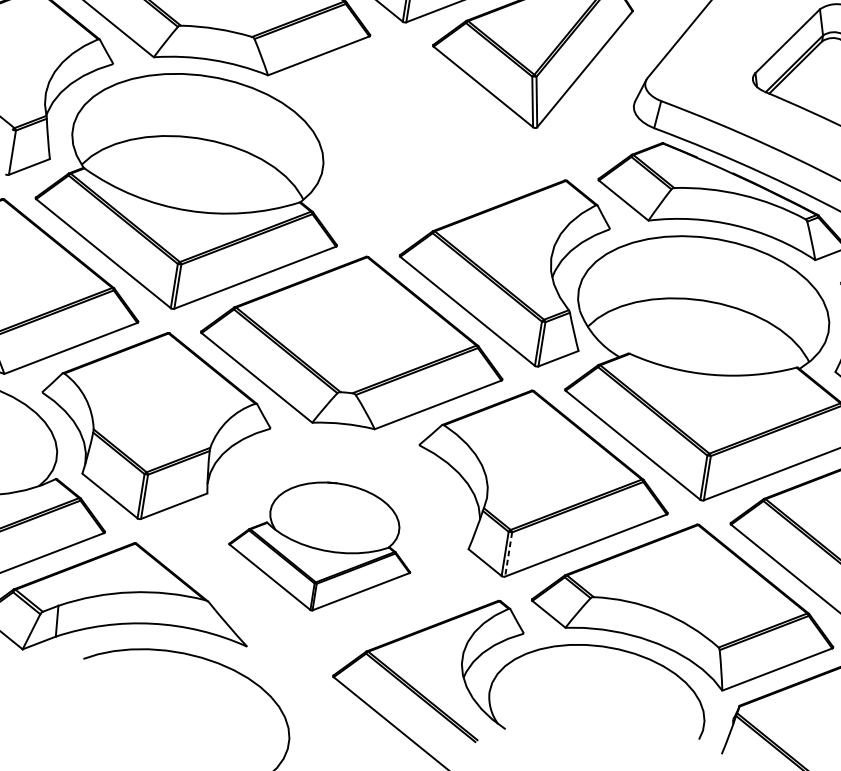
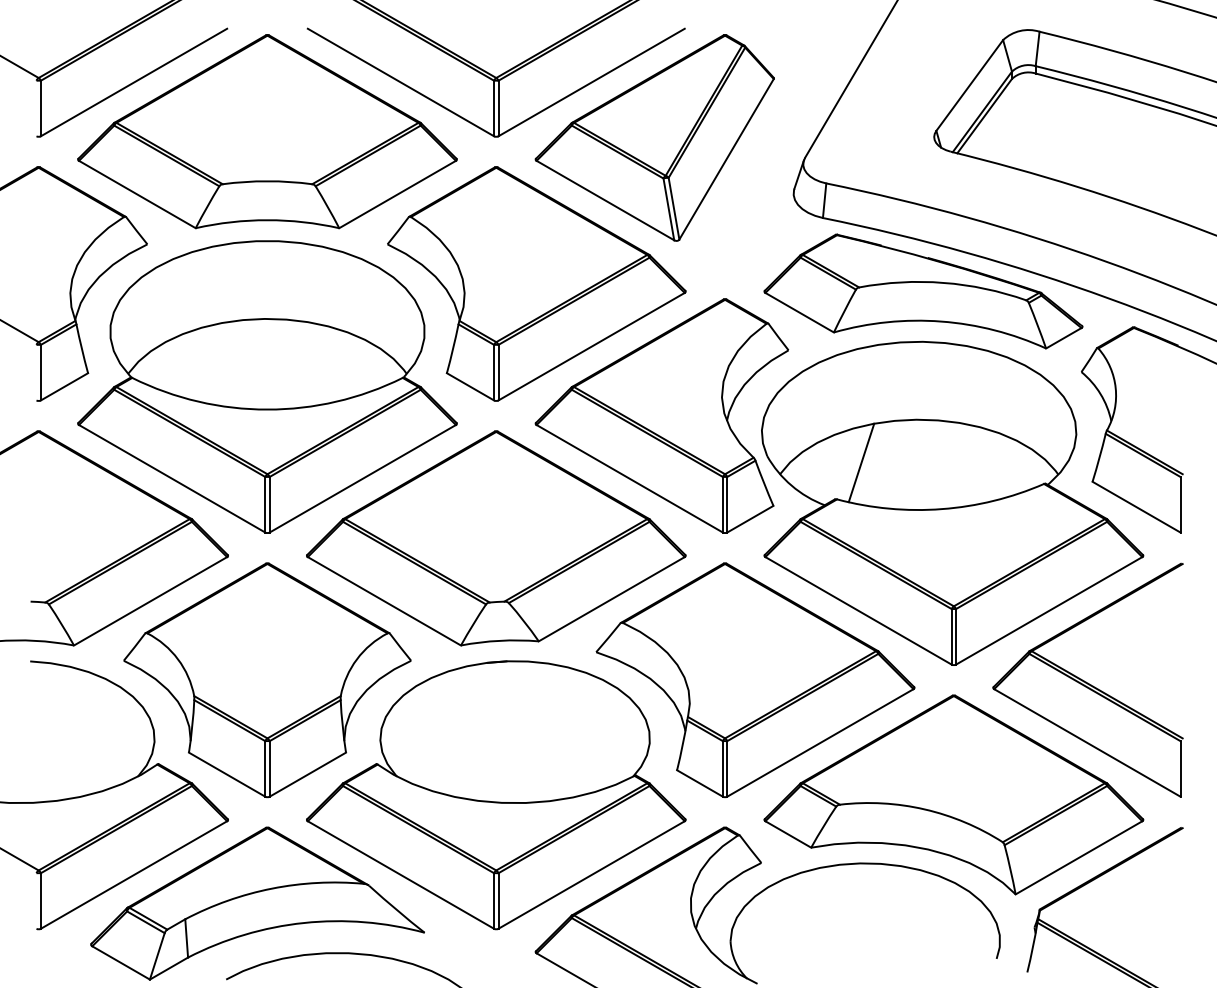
part: (418, 144) -> (536, 283), added
line: (654, 327) -> (861, 462), added
part: (321, 546) -> (496, 795), size x1.67
line: (508, 554) -> (727, 768), dashed -> solid

